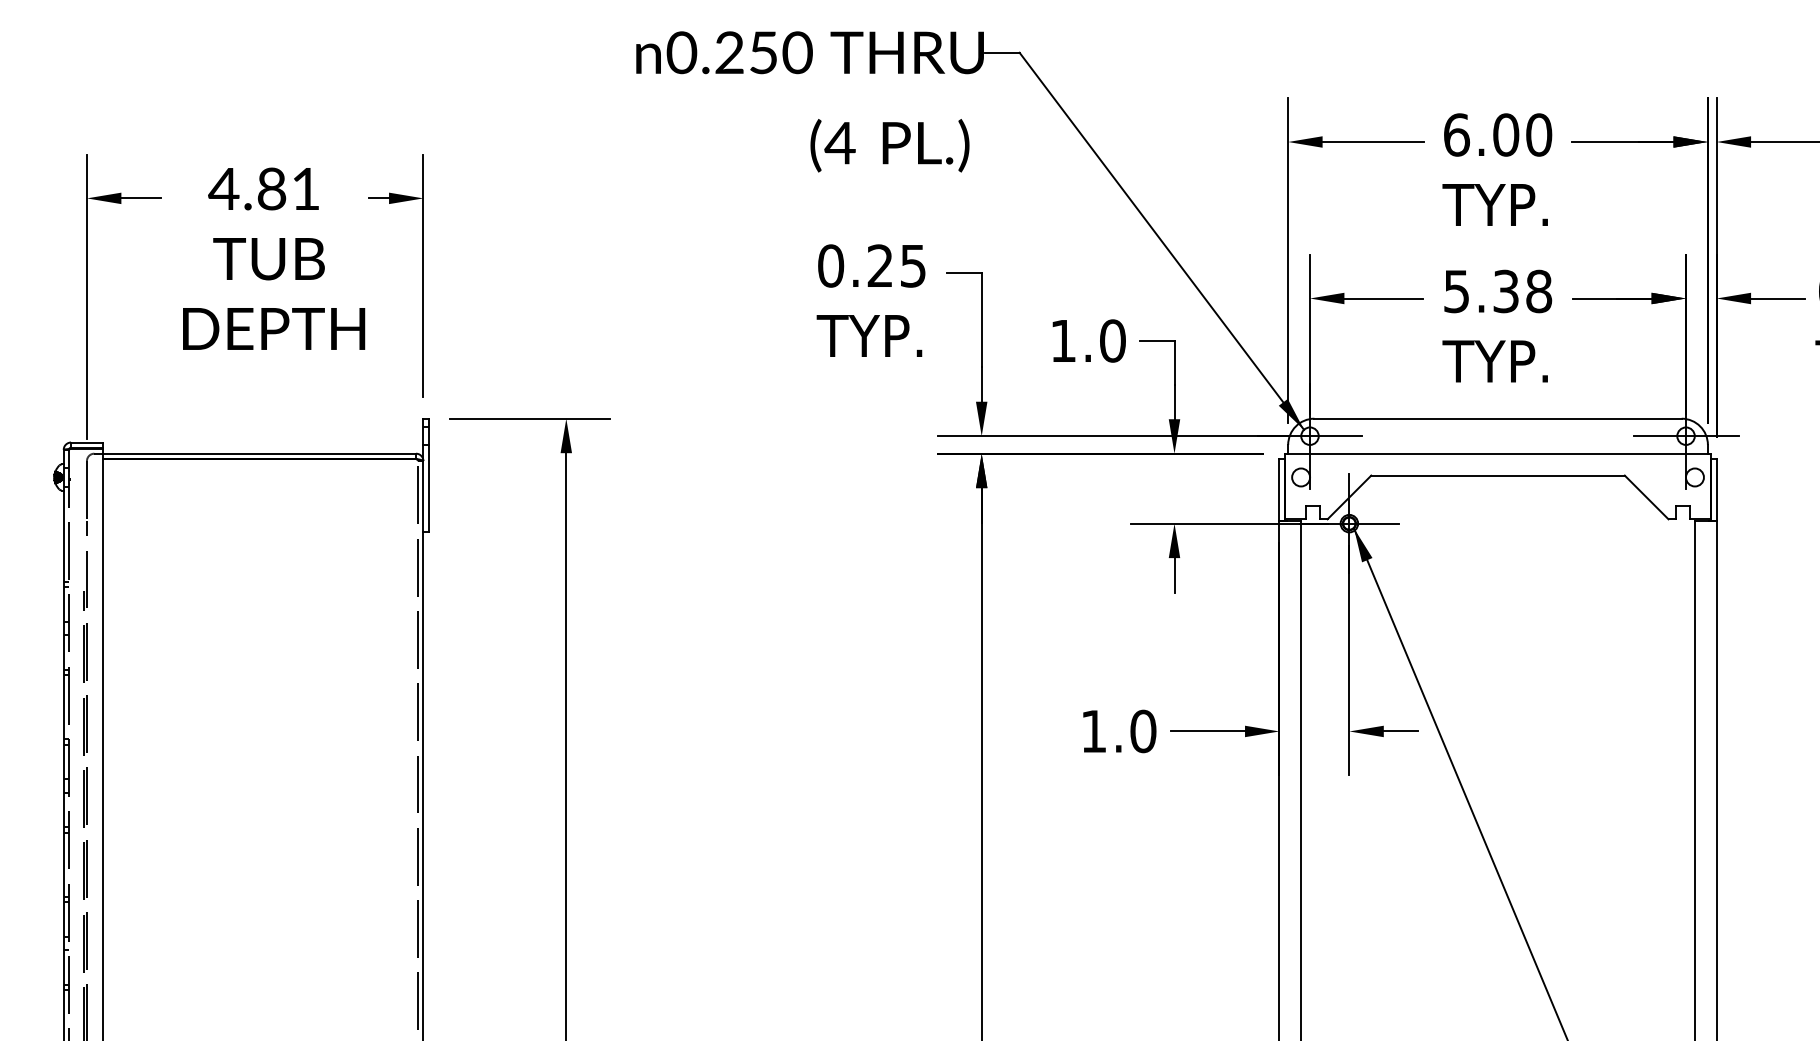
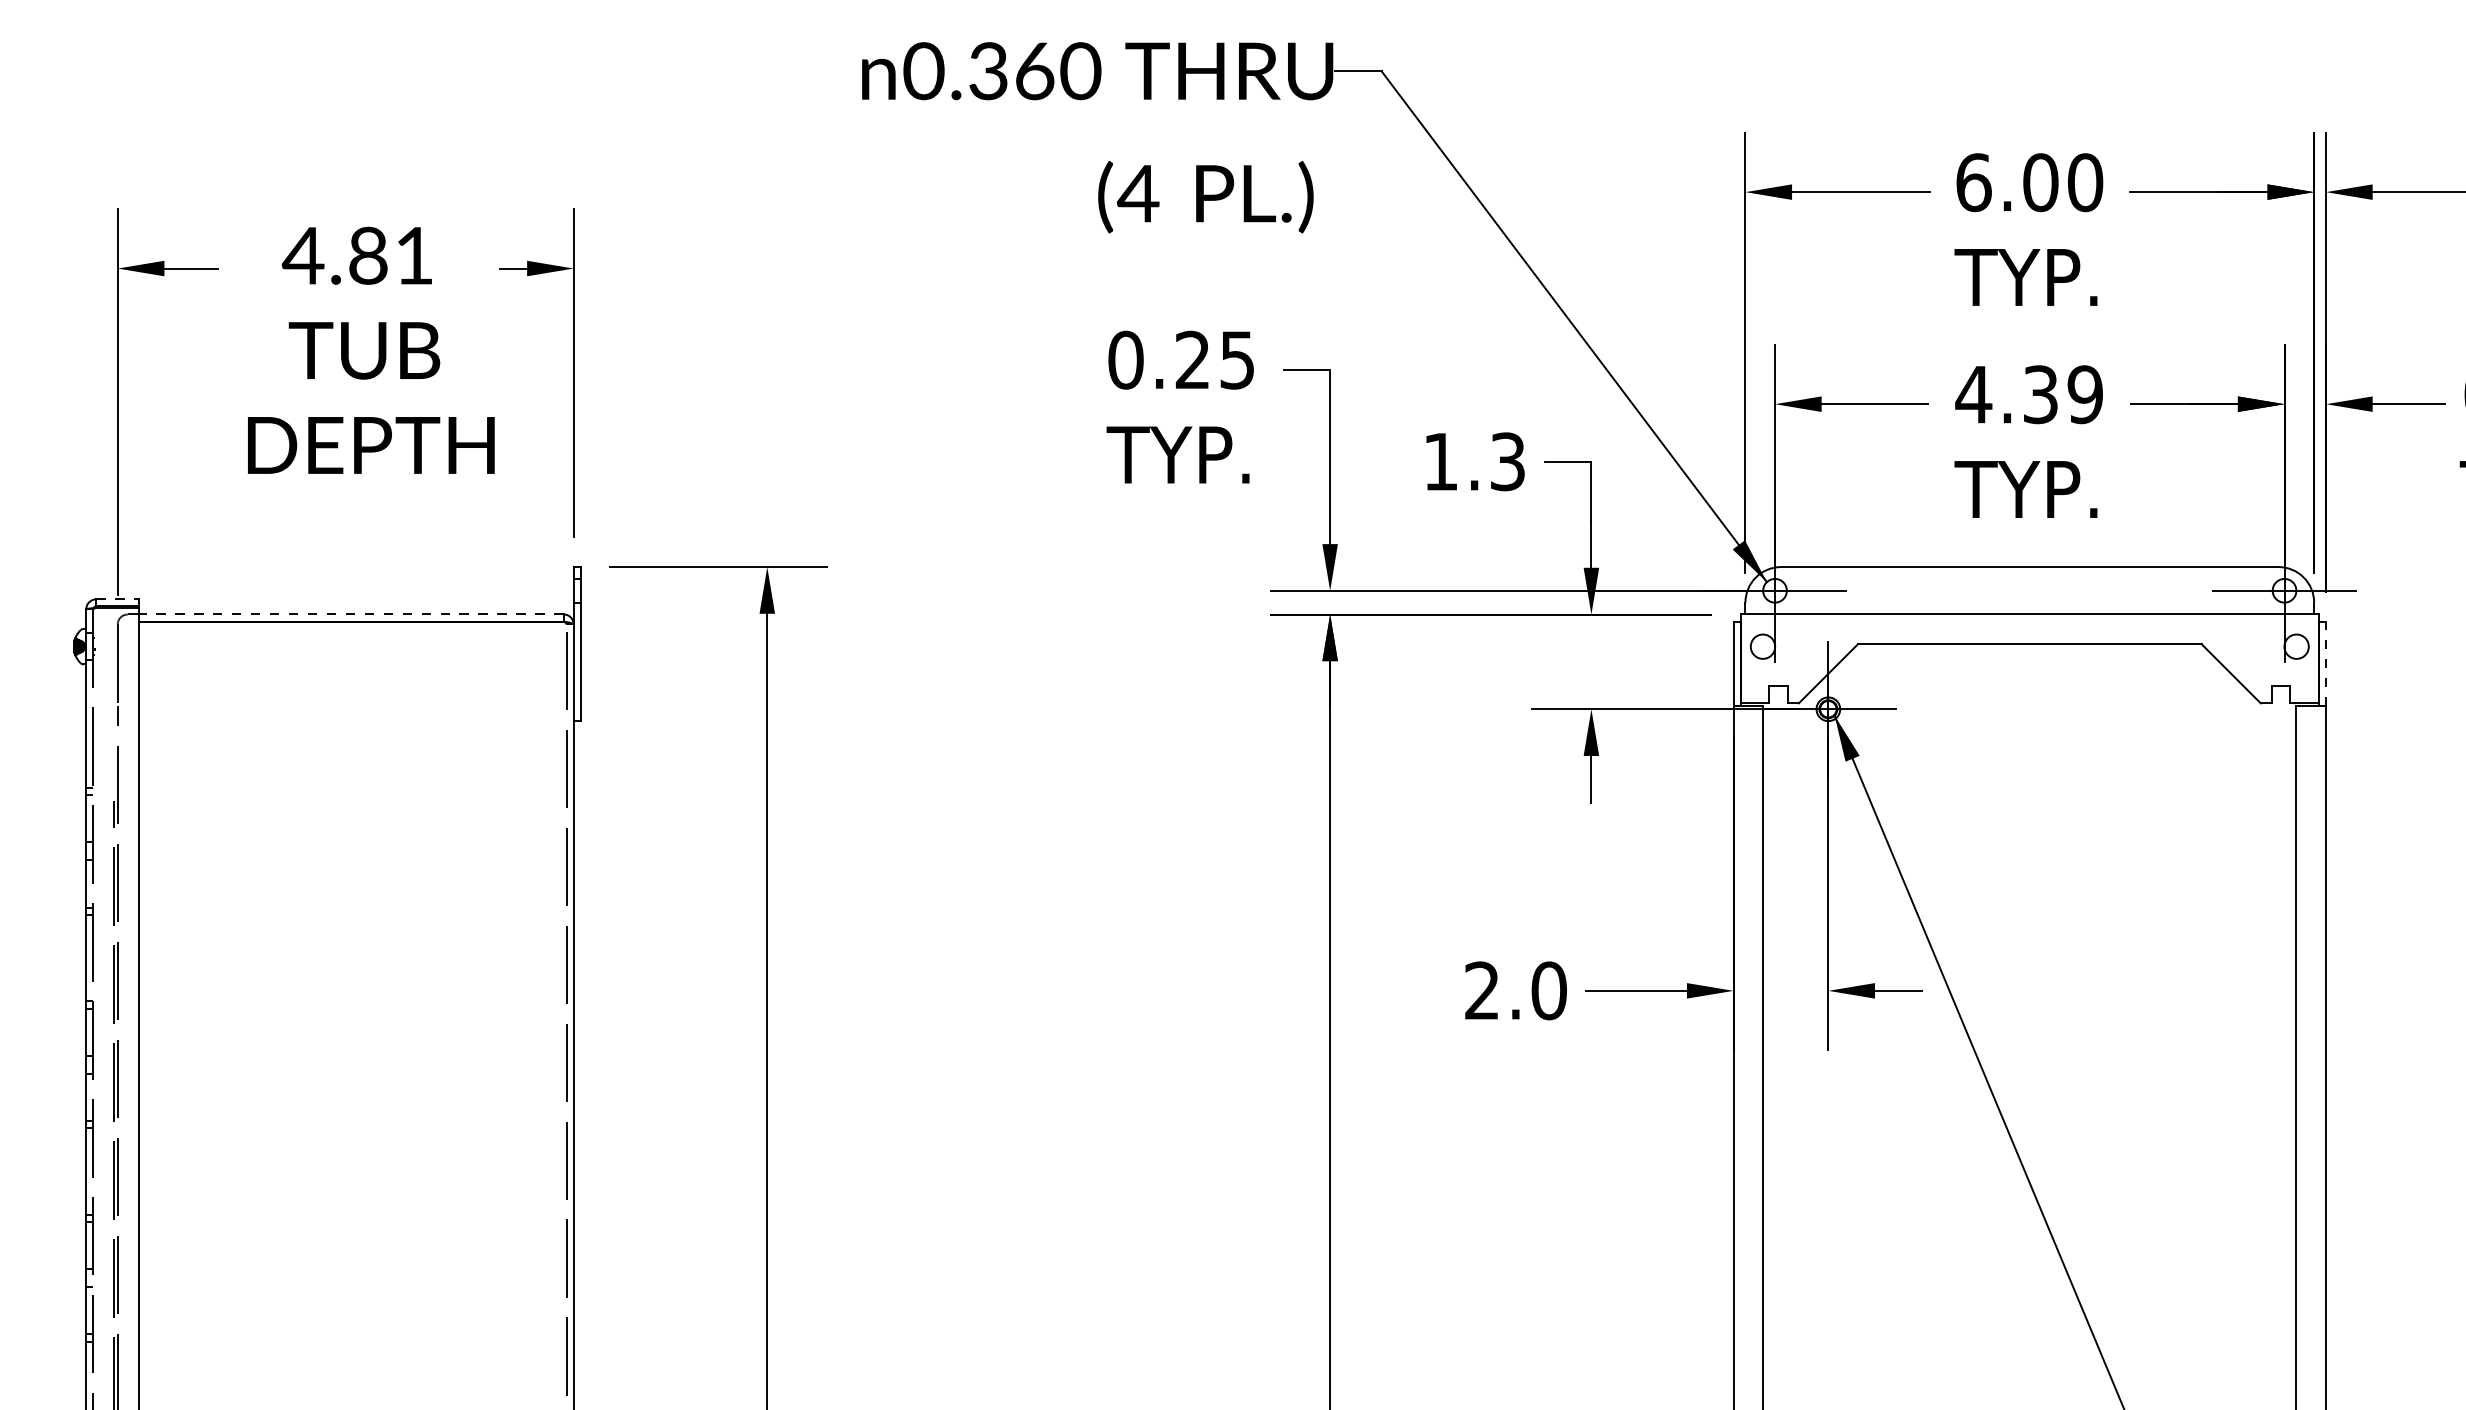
text: (746, 52) -> (1011, 71), 0.250 -> 0.360
text: (1497, 291) -> (2029, 394), 5.38 -> 4.39
text: (1112, 340) -> (1507, 461), 1.0 -> 1.3
line: (86, 442) -> (117, 599), solid -> dashed
line: (259, 453) -> (351, 614), solid -> dashed
line: (1717, 489) -> (2326, 663), solid -> dashed
text: (1093, 731) -> (1481, 990), 1.0 -> 2.0

